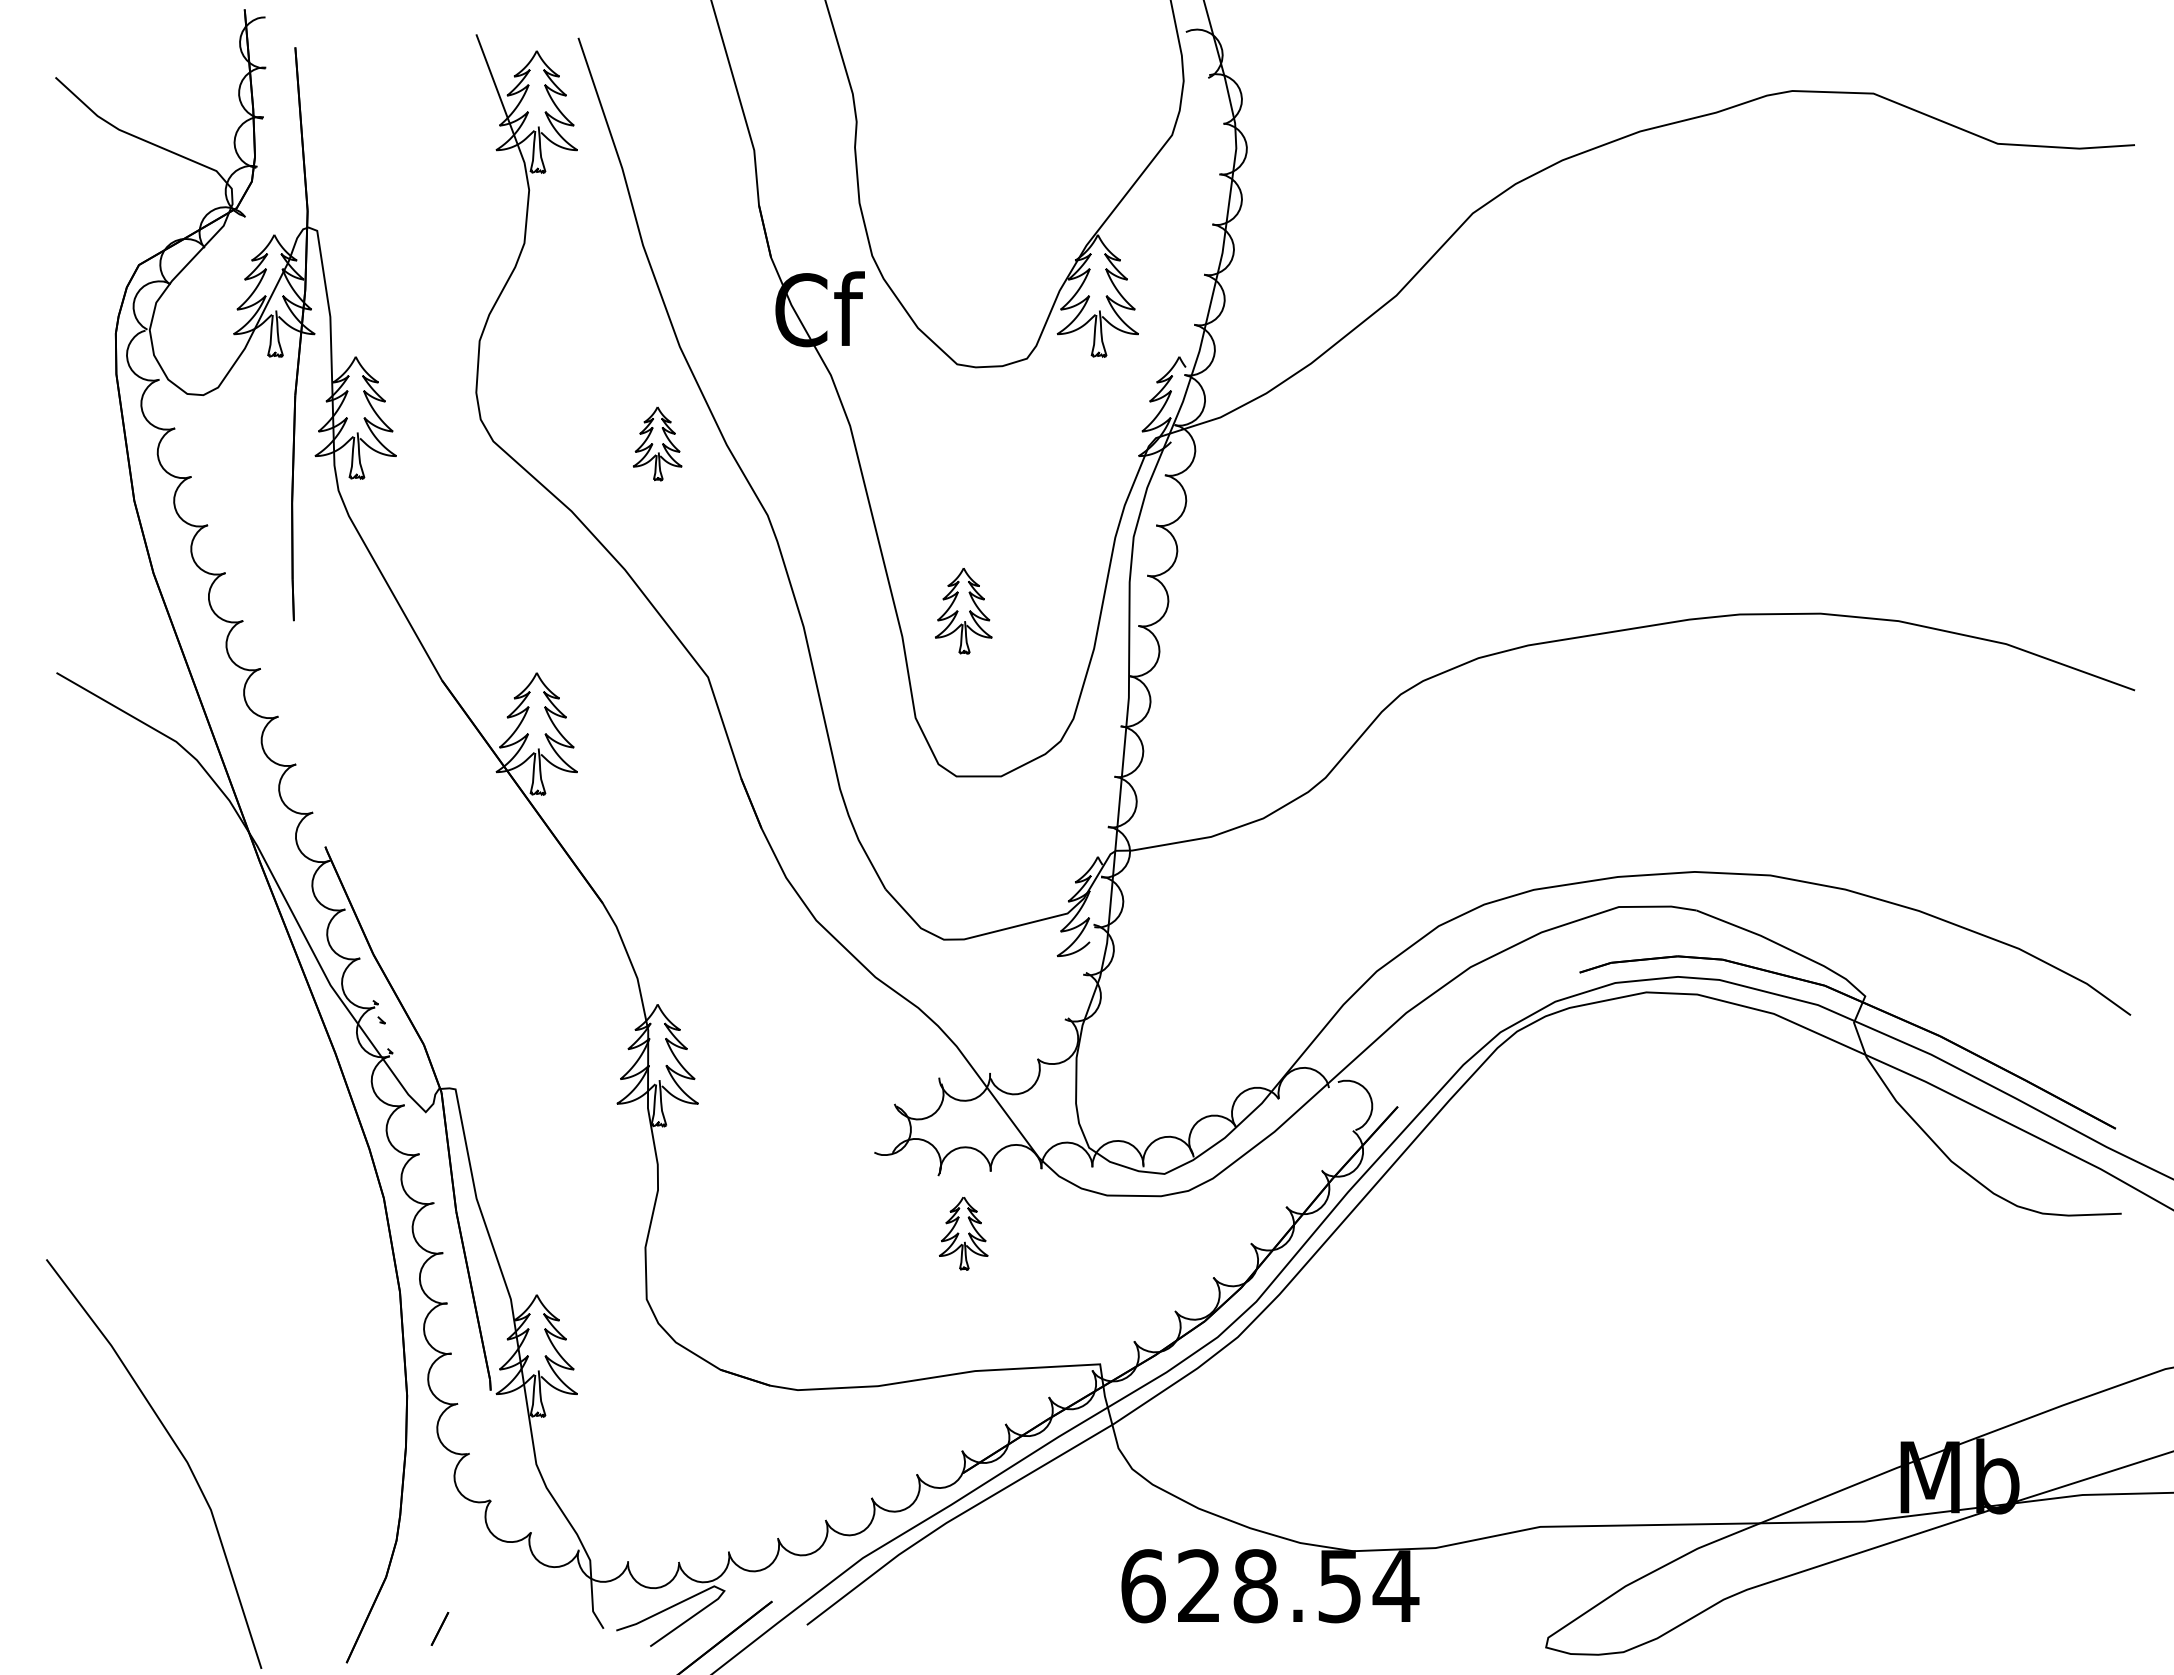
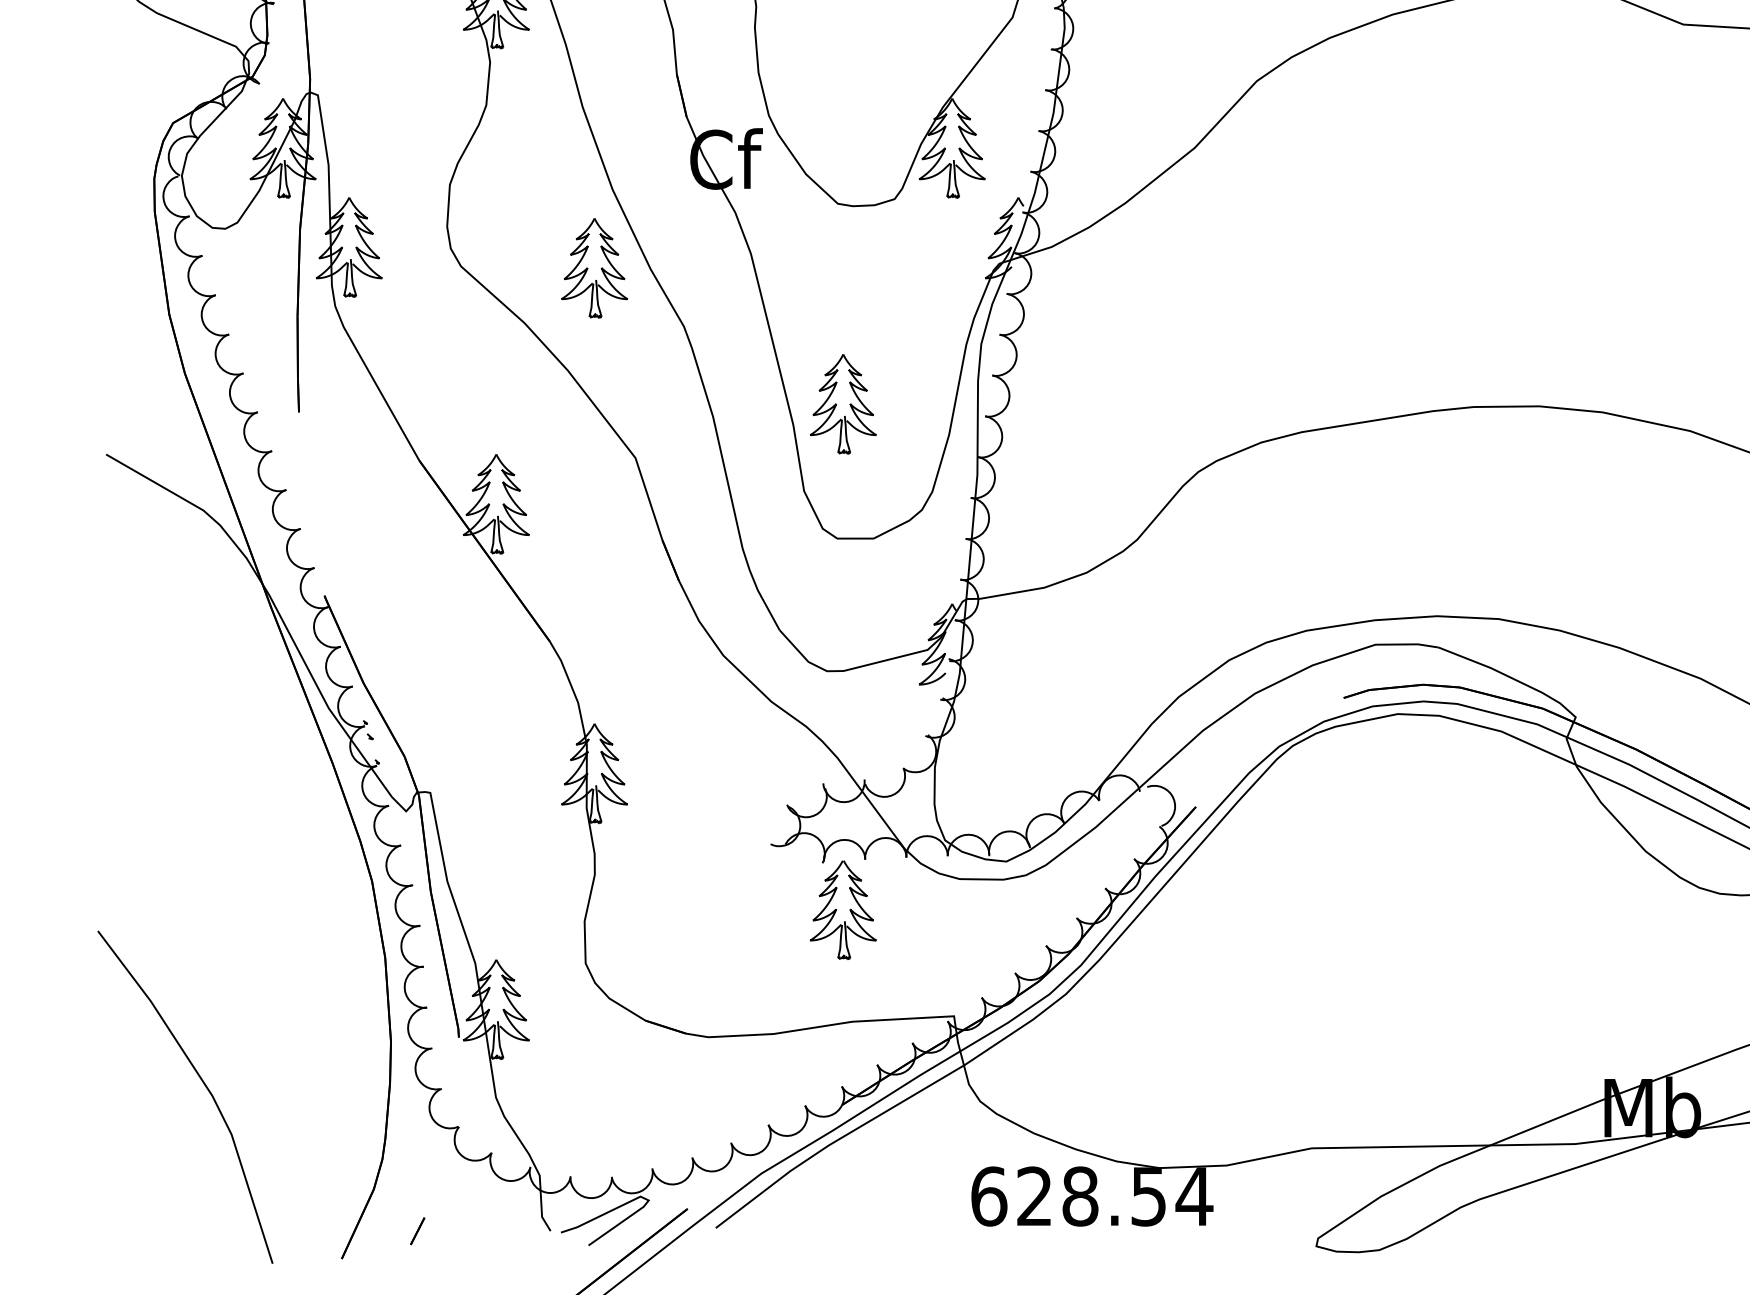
part: (657, 443) -> (594, 268), size x1.67
part: (963, 610) -> (843, 403), size x1.43
part: (963, 1233) -> (843, 909), size x1.67

